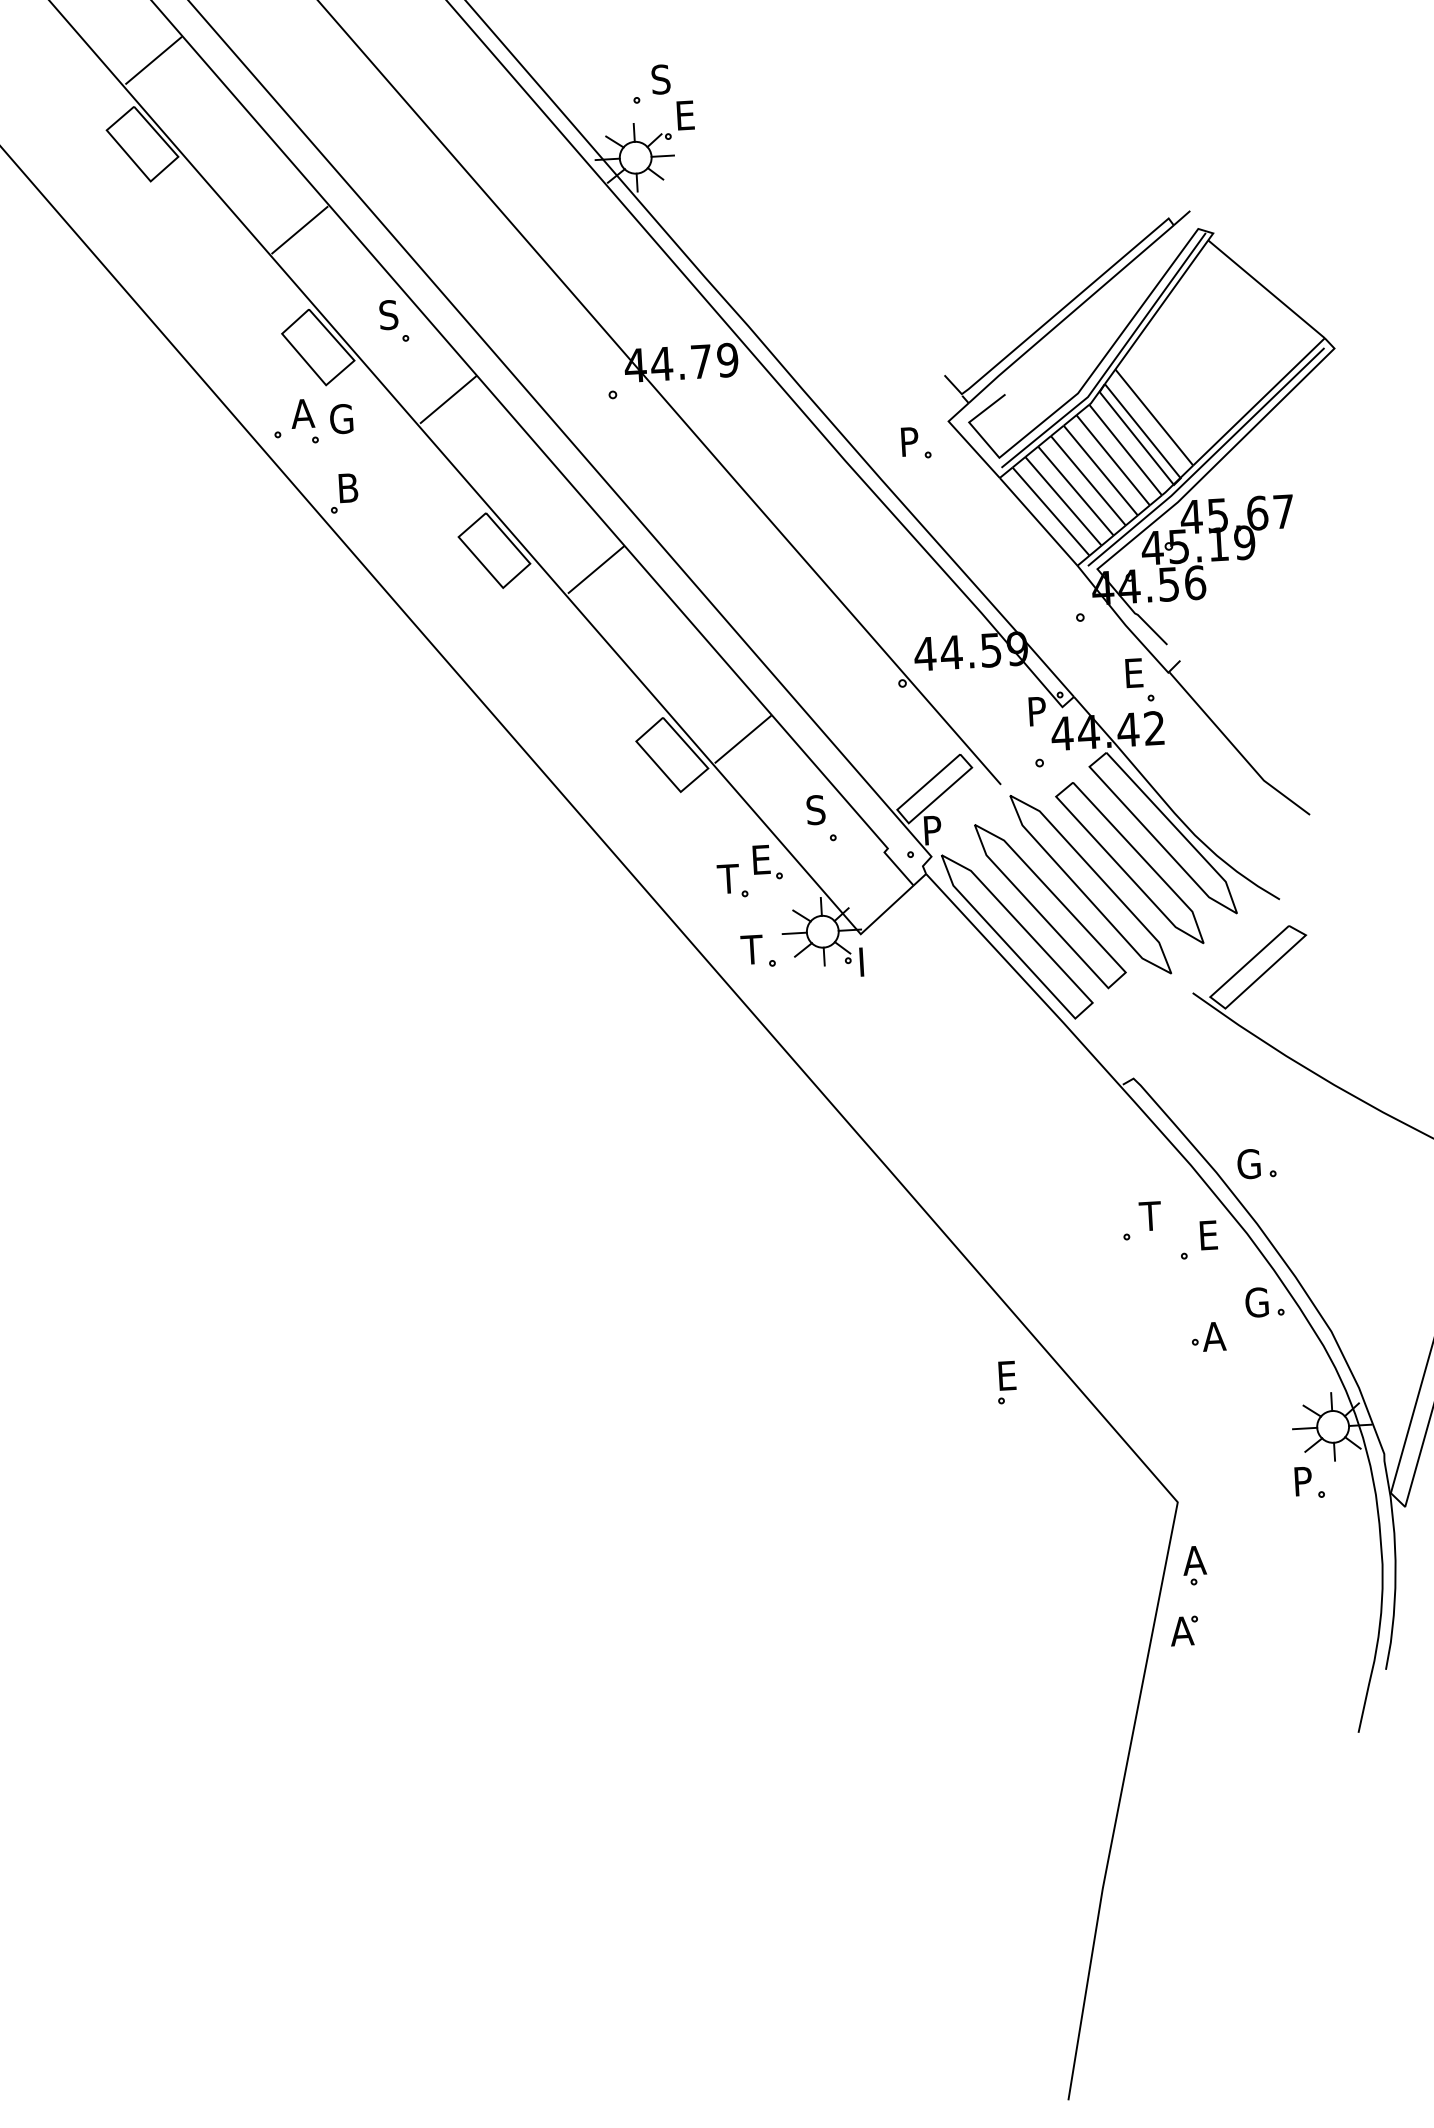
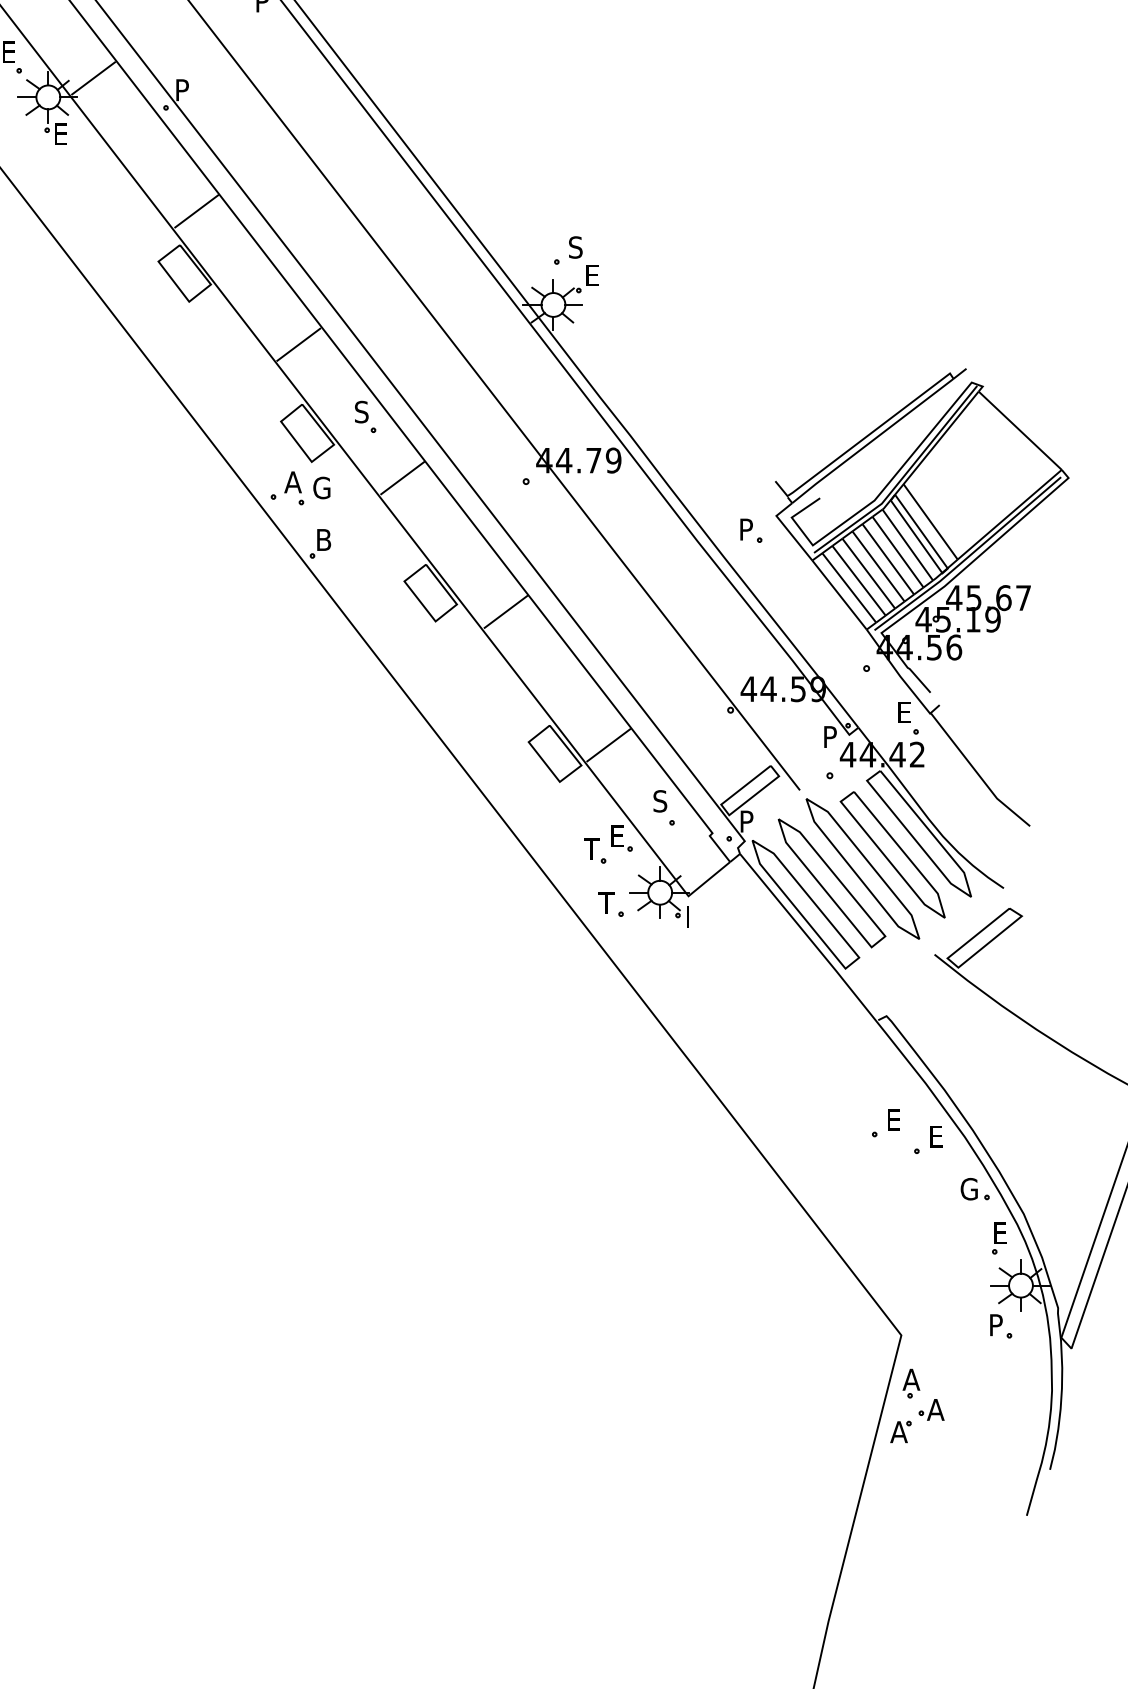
part: (1255, 1164) -> (974, 1085), removed
text: (1150, 1215) -> (893, 1119), T -> E
part: (1208, 1336) -> (931, 1409), moved
part: (1006, 1382) -> (999, 1238), moved

